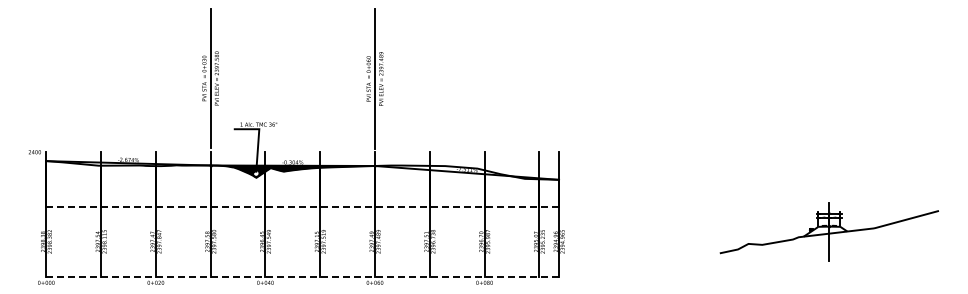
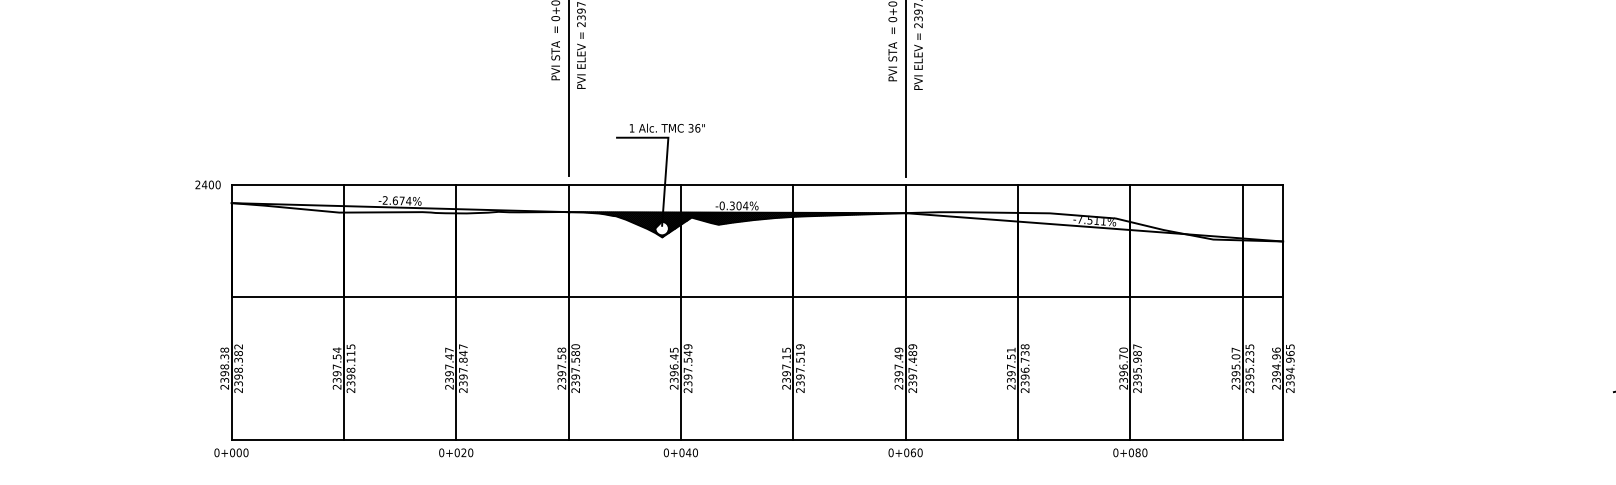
line: (302, 152) -> (756, 185), added
line: (303, 207) -> (758, 298), dashed -> solid
line: (303, 276) -> (758, 439), dashed -> solid

